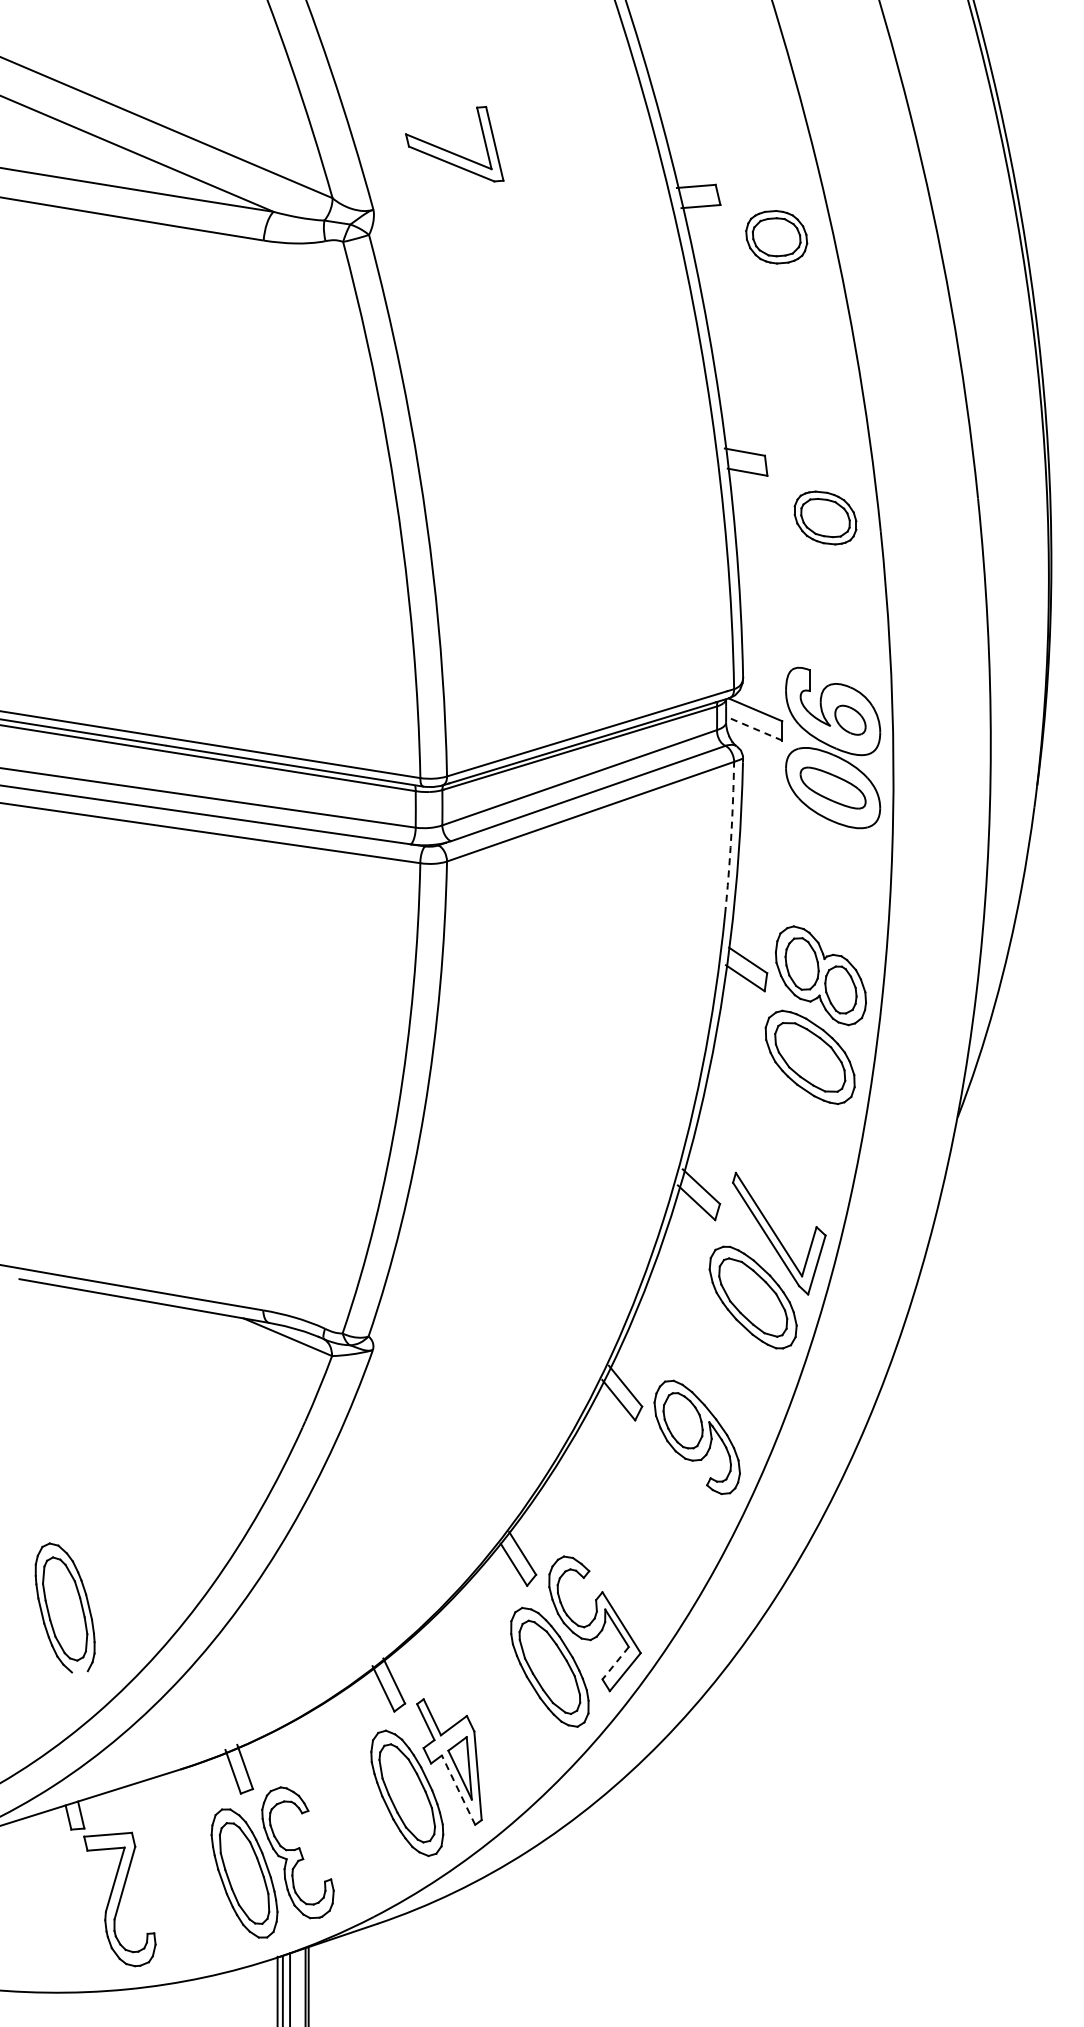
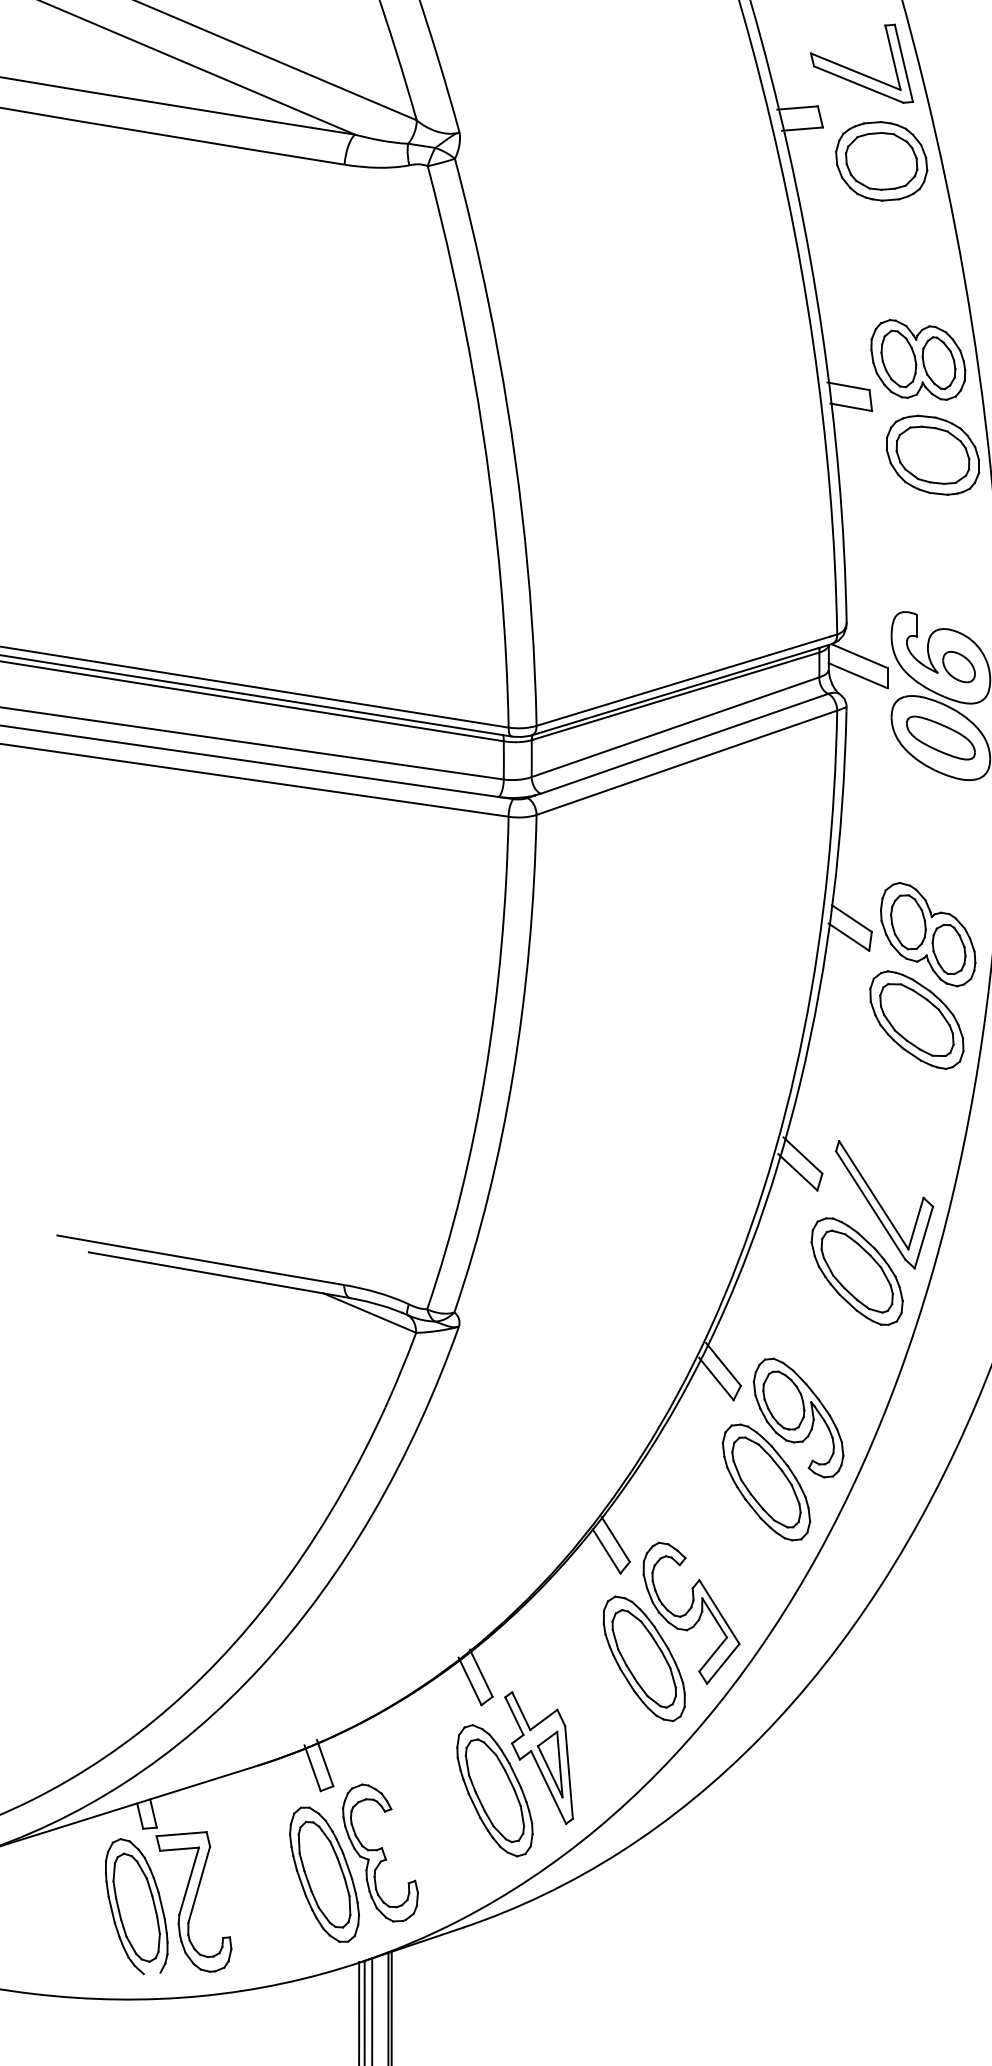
part: (451, 151) -> (858, 71), moved
part: (776, 236) -> (881, 160), size x1.43
part: (811, 427) -> (918, 360), added
part: (825, 517) -> (932, 454), size x1.43
line: (754, 728) -> (858, 675), dashed -> solid
arc: (731, 837) -> (834, 789), dashed -> solid
part: (666, 1498) -> (766, 1482), added
part: (64, 1607) -> (135, 1906), moved
line: (615, 1663) -> (713, 1654), dashed -> solid
line: (458, 1789) -> (548, 1786), dashed -> solid

